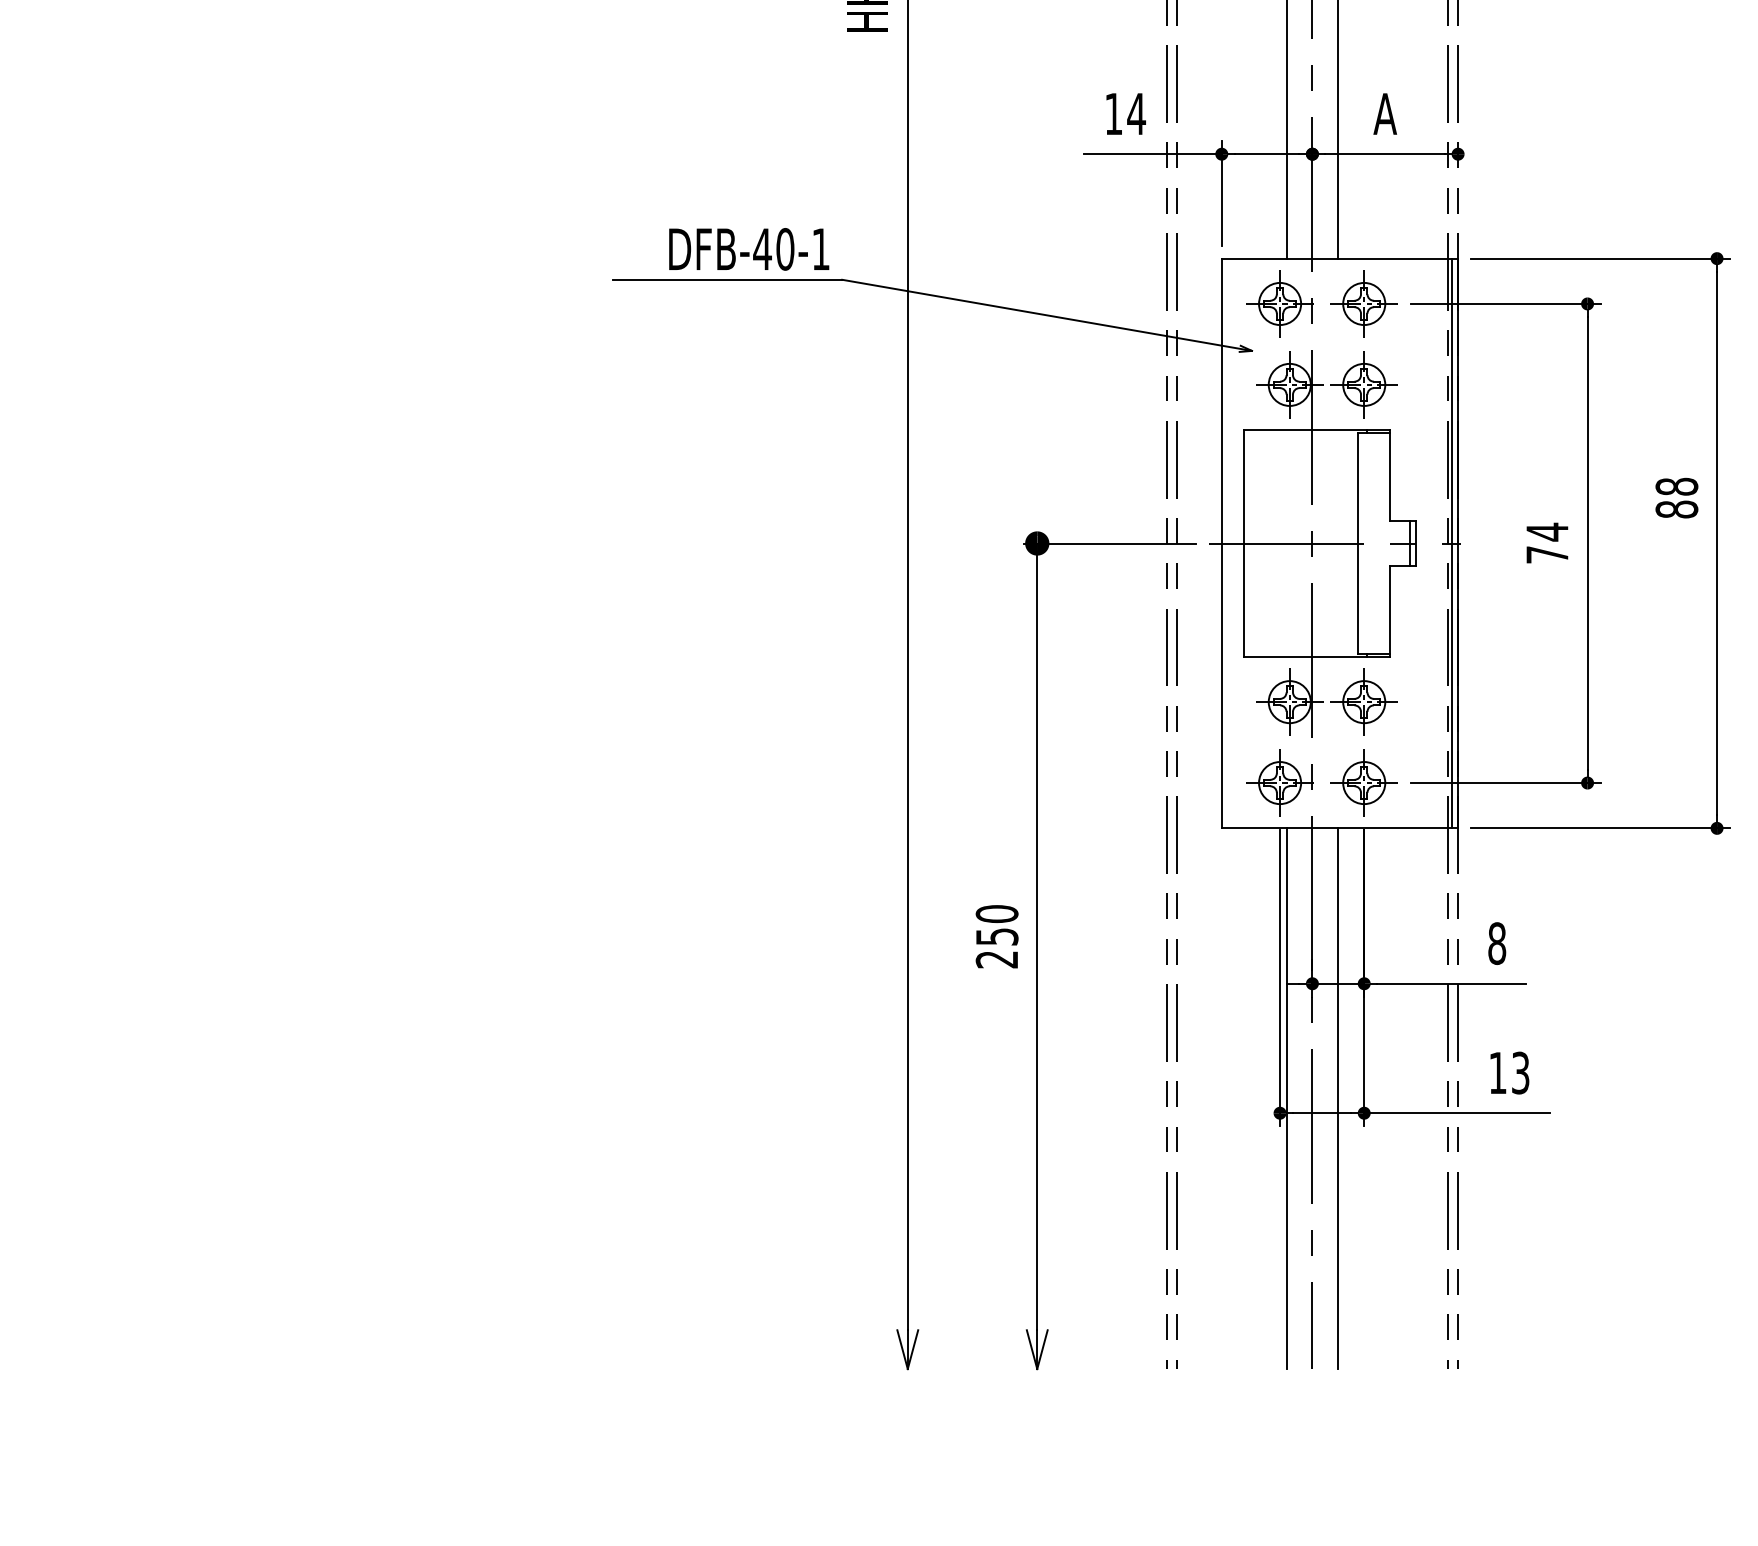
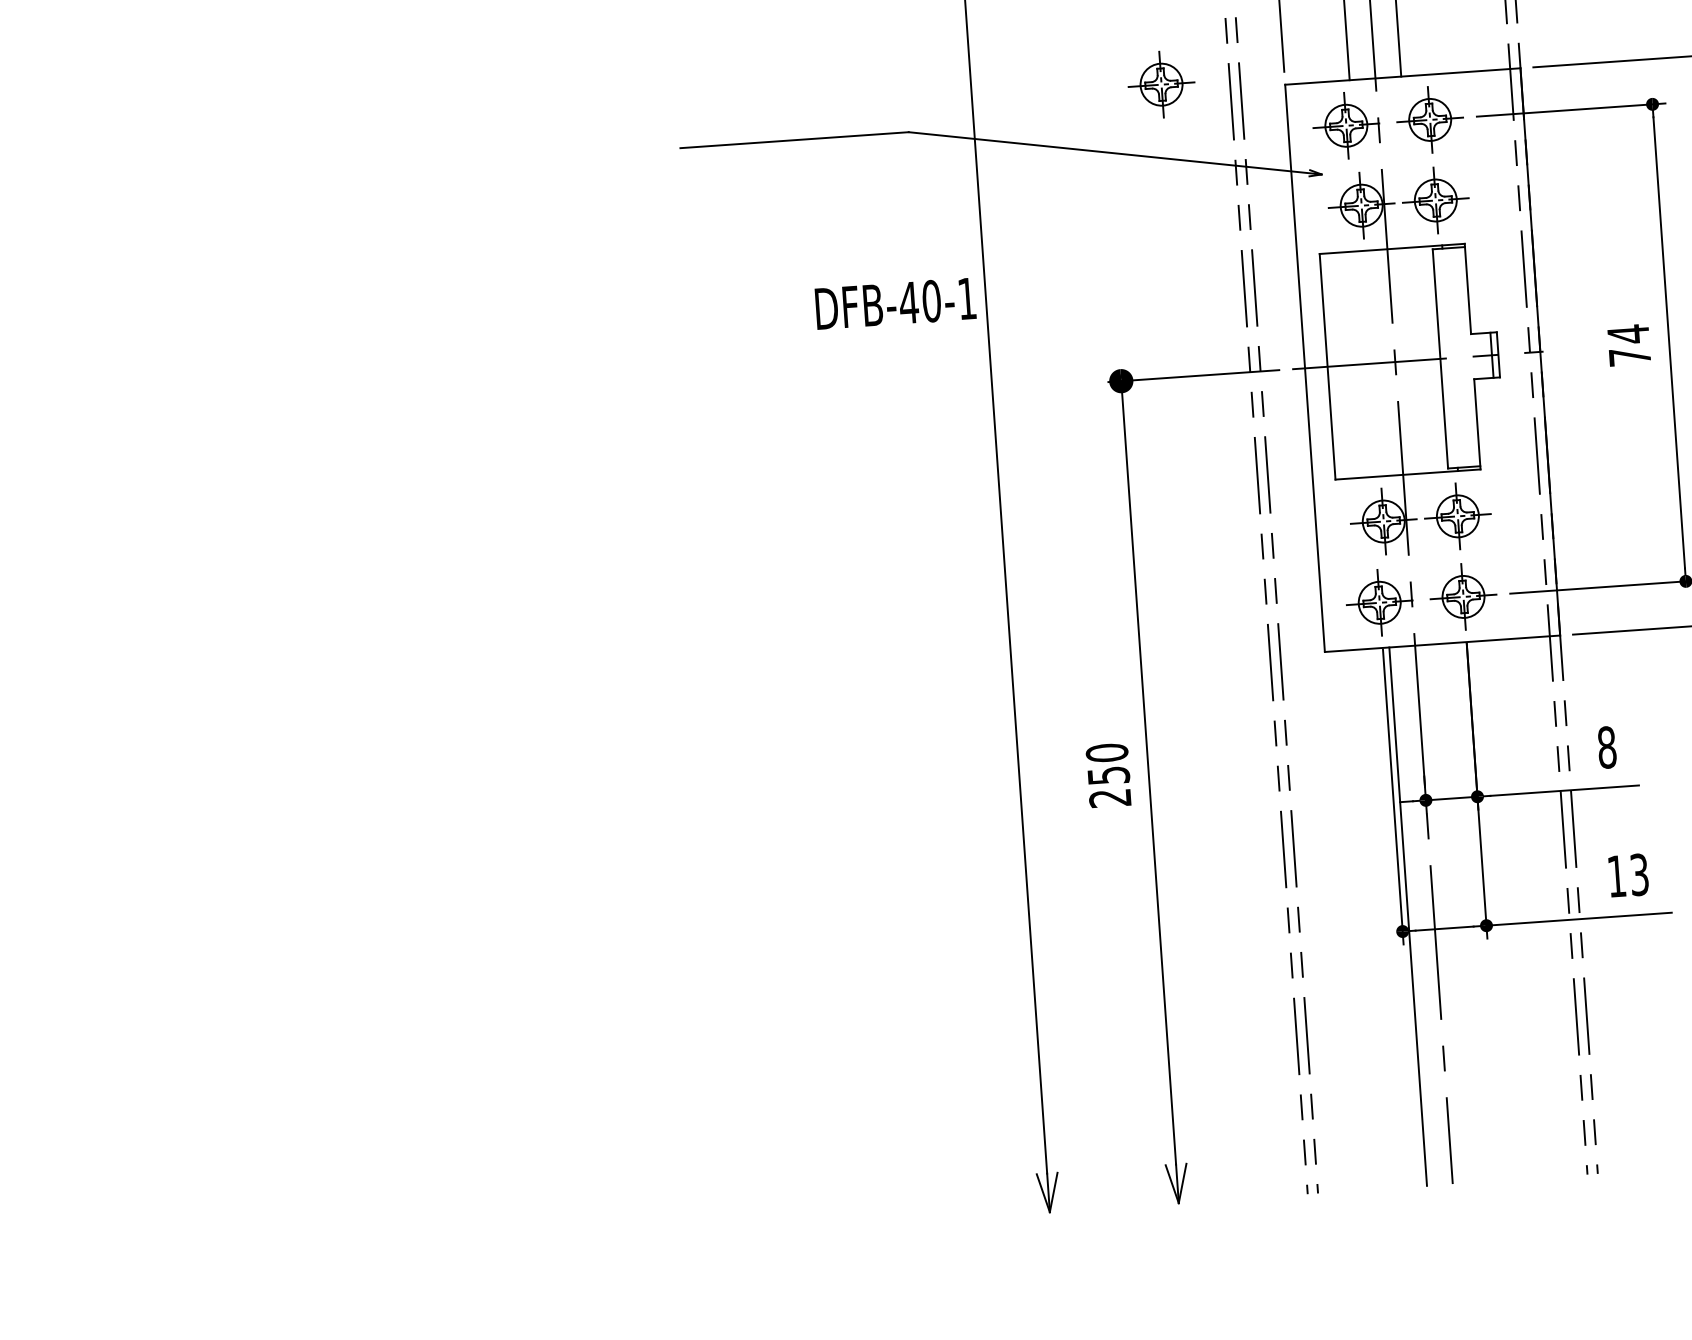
text: (749, 249) -> (896, 303), moved
part: (1097, 249) -> (1160, 84), added
line: (1451, 543) -> (1533, 352), removed
line: (1338, 1098) -> (1459, 912), removed

